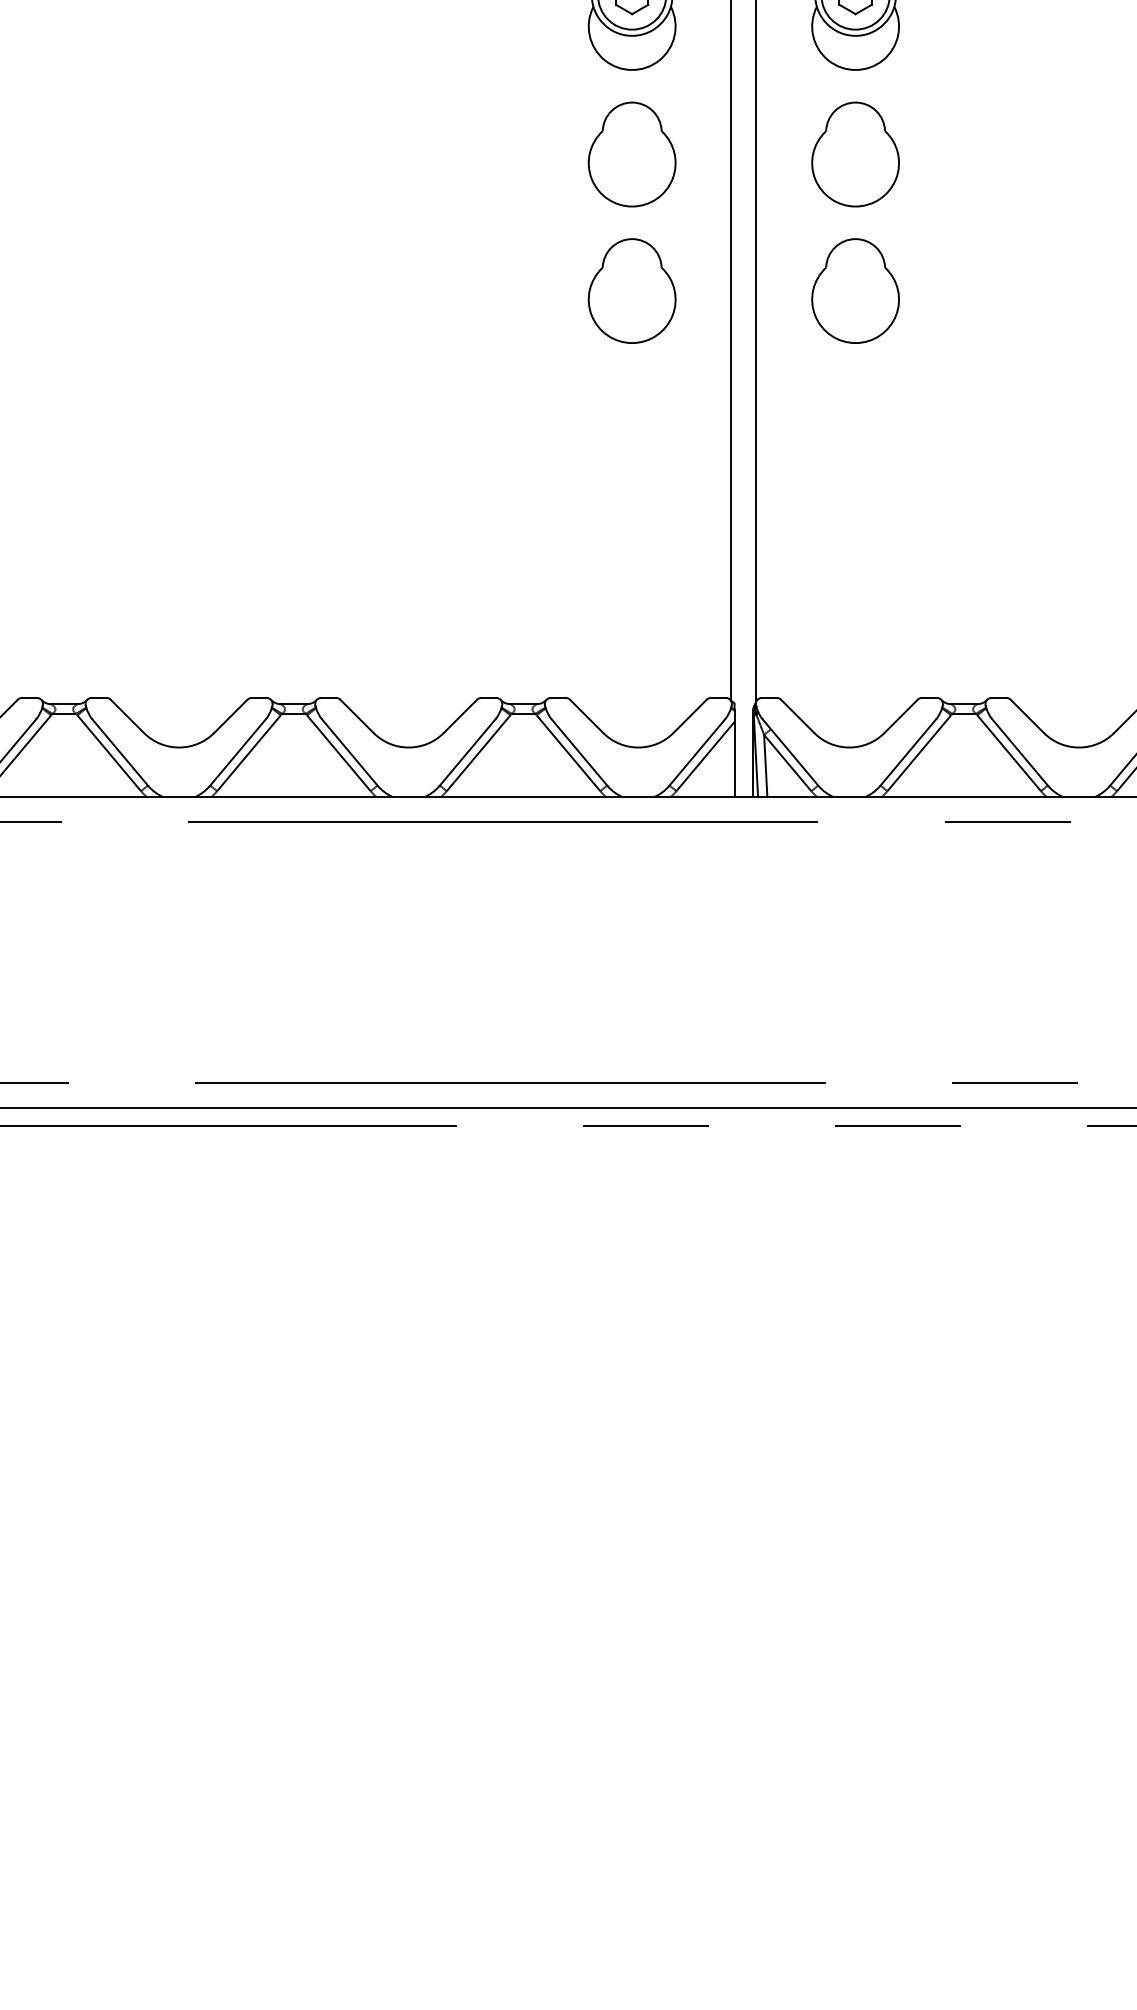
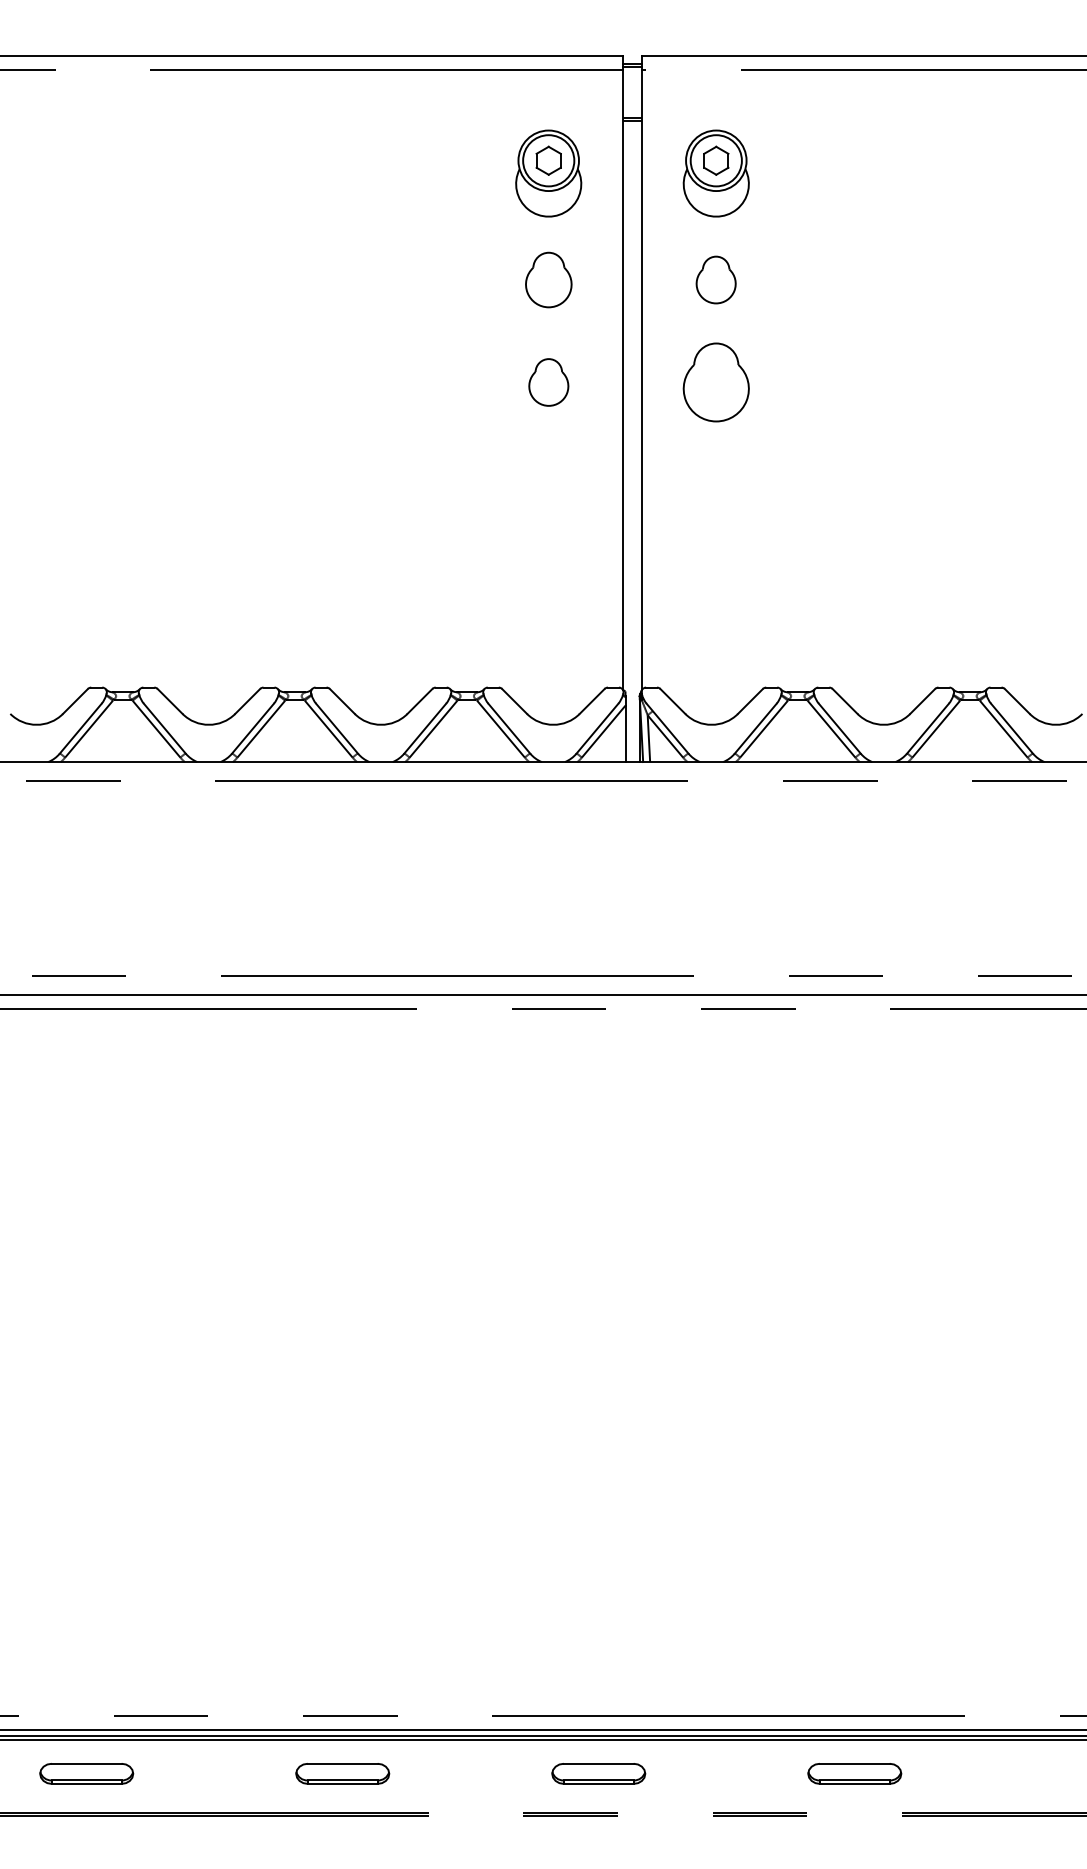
part: (631, 153) -> (548, 279), size x0.7
part: (854, 153) -> (715, 279), size x0.6
part: (631, 291) -> (548, 382), size x0.6

